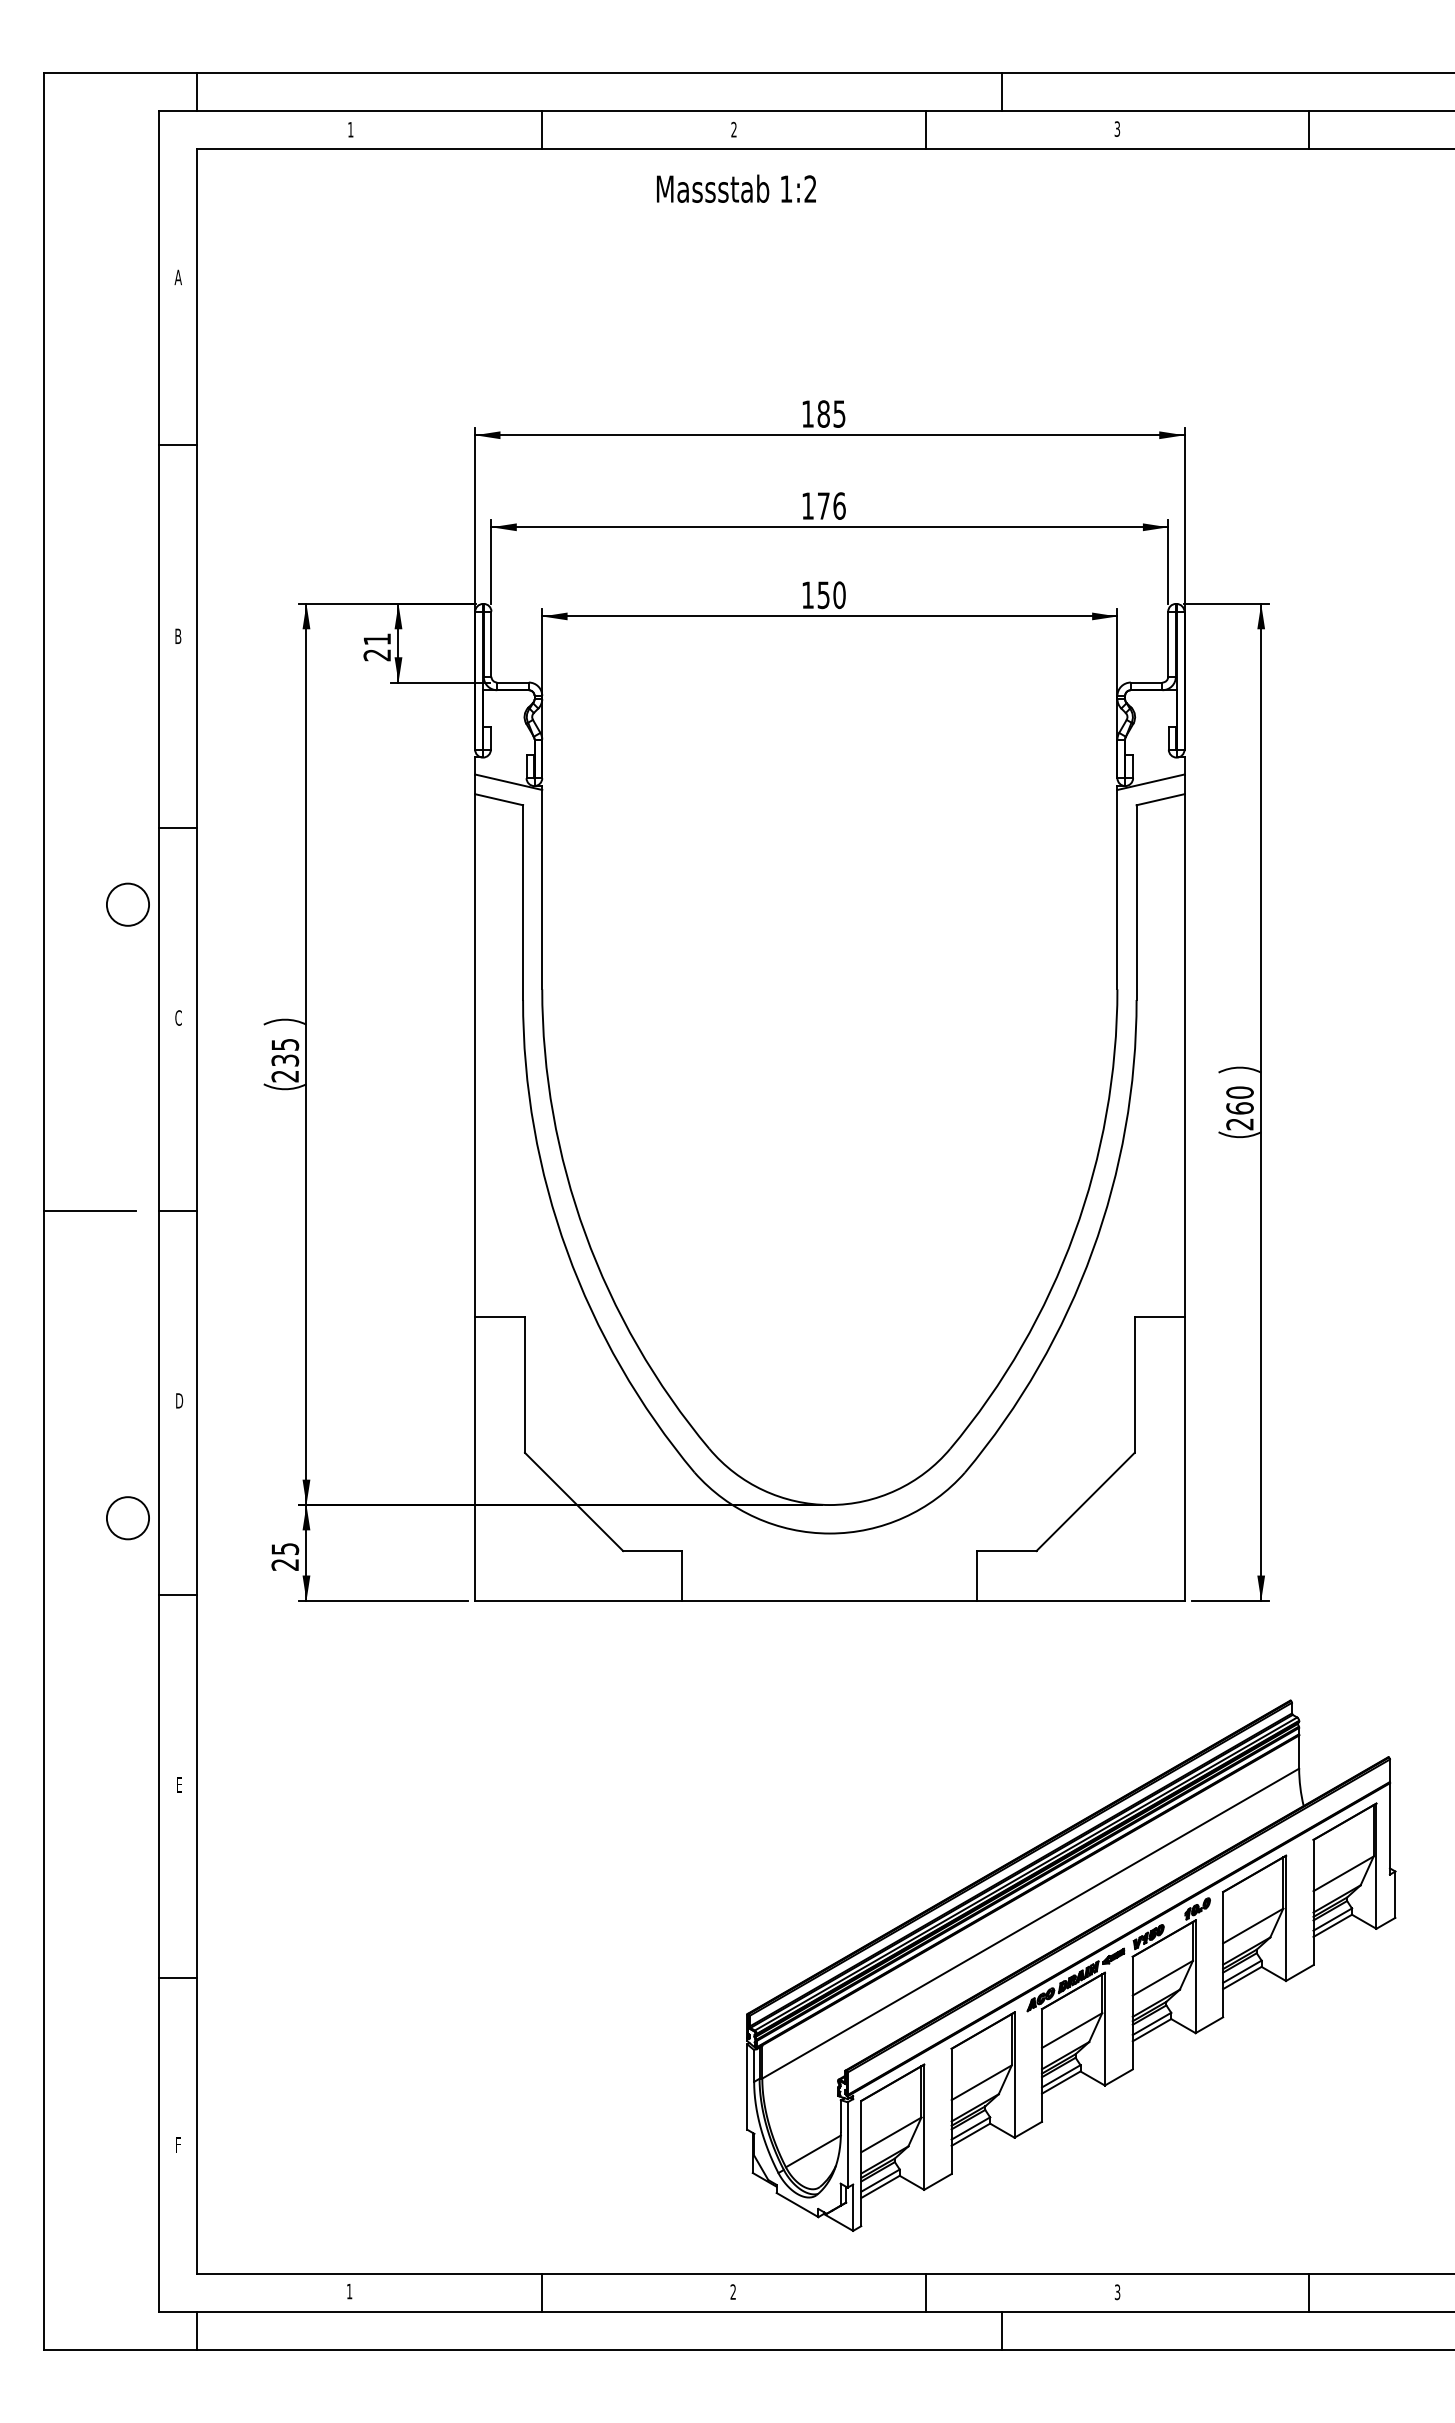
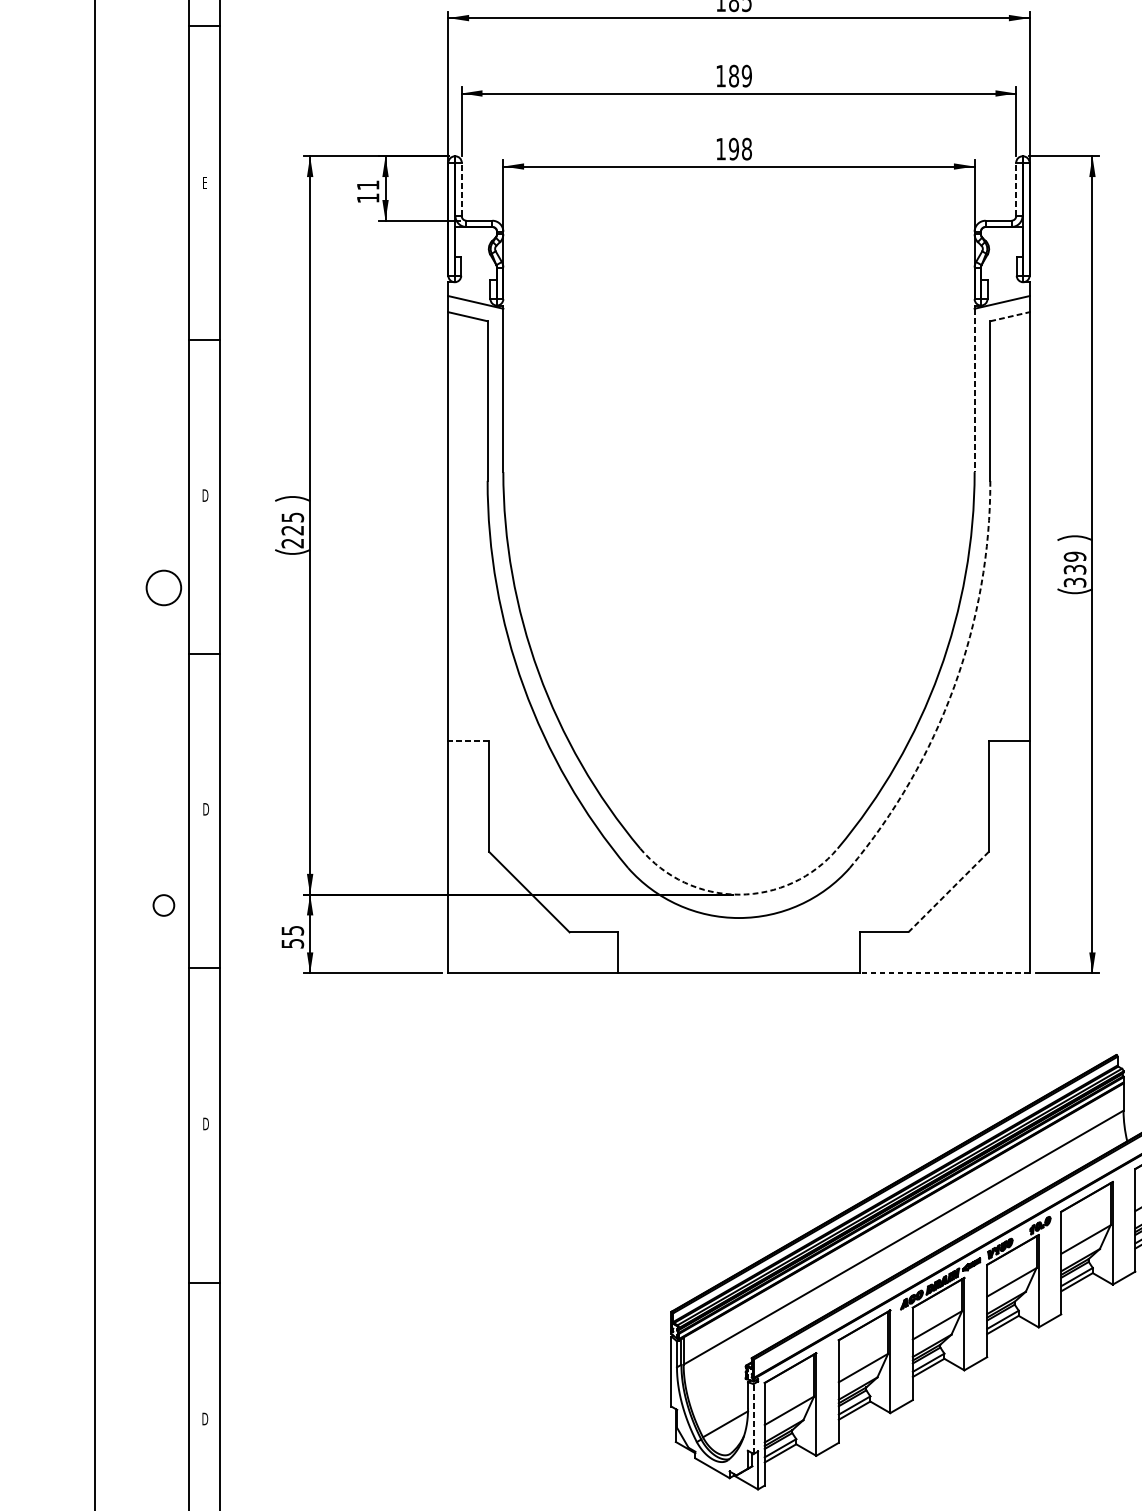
text: (831, 505) -> (740, 75), 176 -> 189
text: (831, 594) -> (740, 148), 150 -> 198
text: (178, 635) -> (205, 182), B -> E
line: (491, 644) -> (461, 189), solid -> dashed
line: (1168, 644) -> (1016, 189), solid -> dashed
text: (376, 655) -> (367, 198), 21 -> 11
line: (1160, 799) -> (1009, 316), solid -> dashed
line: (1117, 889) -> (974, 390), solid -> dashed
circle: (127, 904) -> (163, 587), moved
text: (178, 1017) -> (205, 495), C -> D
text: (285, 1060) -> (292, 530), 235 -> 225
text: (1239, 1108) -> (1074, 569), 260 -> 339
line: (89, 1211) -> (132, 654), removed
arc: (1092, 1251) -> (954, 686), solid -> dashed
line: (500, 1317) -> (469, 741), solid -> dashed
line: (1085, 1501) -> (948, 891), solid -> dashed
arc: (829, 1505) -> (738, 895), solid -> dashed
circle: (127, 1518) -> (163, 905), size x0.6
text: (285, 1564) -> (292, 943), 25 -> 55
line: (1080, 1600) -> (944, 972), solid -> dashed
text: (179, 1784) -> (206, 1123), E -> D
text: (178, 2144) -> (205, 1418), F -> D
line: (847, 2144) -> (753, 1418), solid -> dashed

